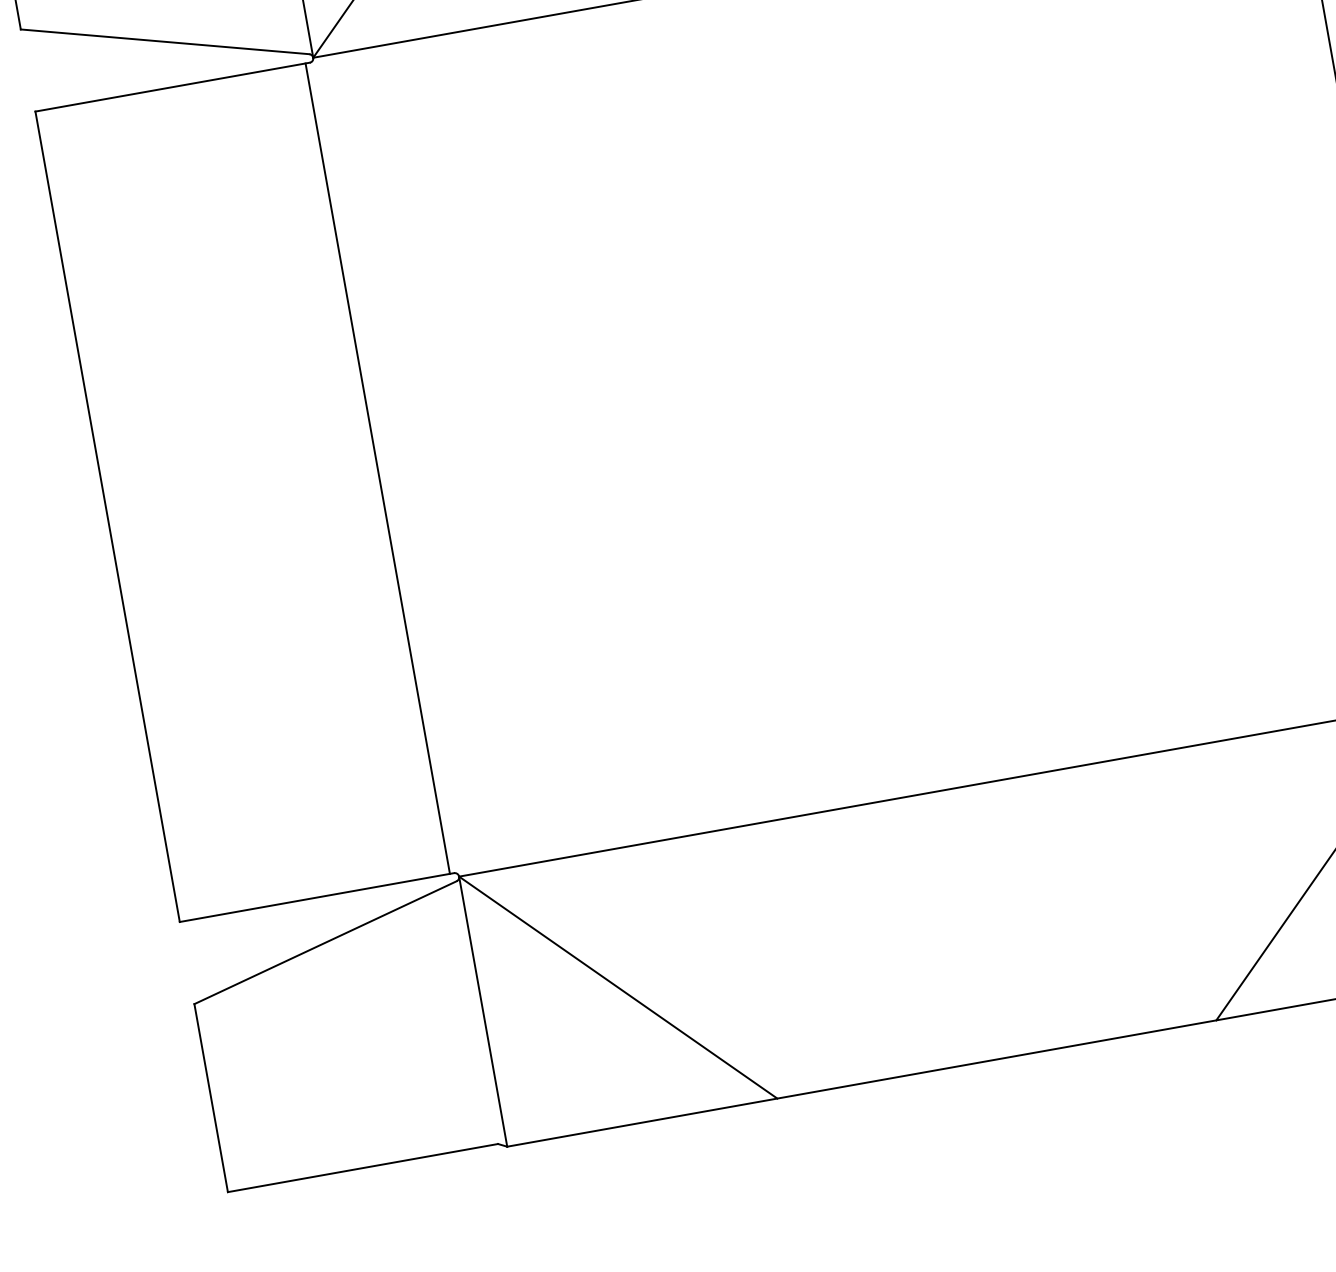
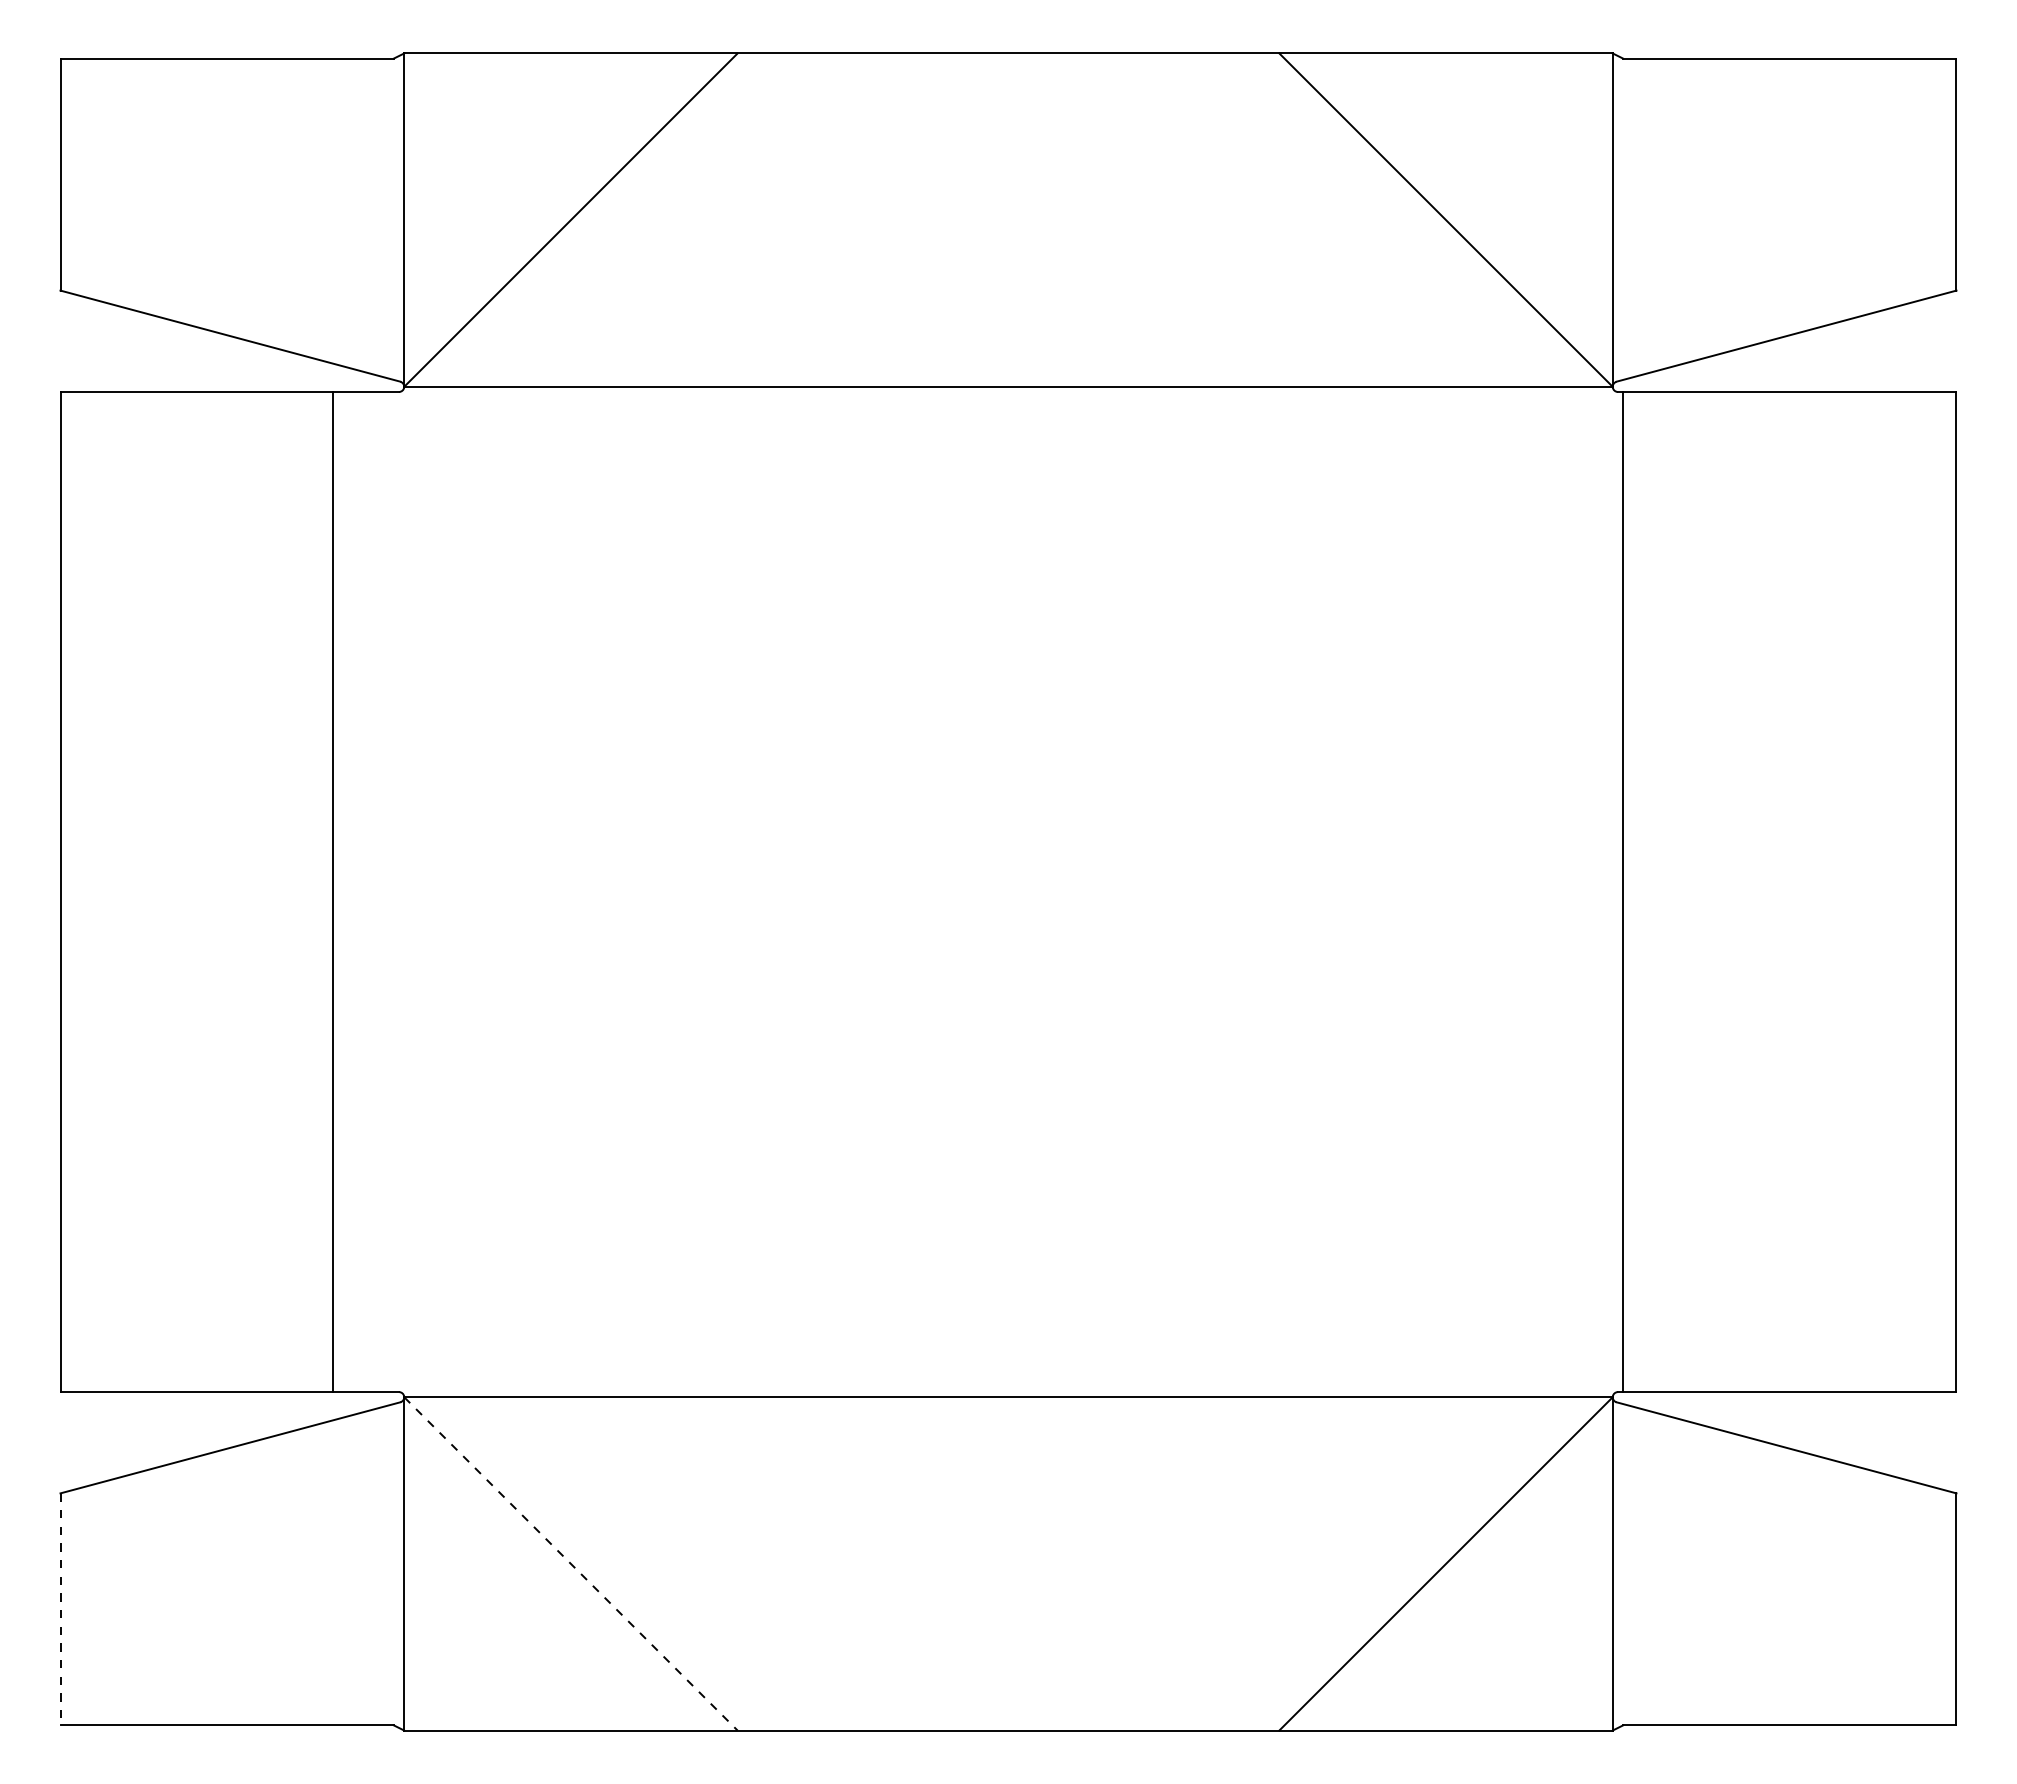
line: (377, 468) -> (332, 891), moved
line: (617, 987) -> (570, 1563), solid -> dashed
line: (211, 1098) -> (60, 1609), solid -> dashed

